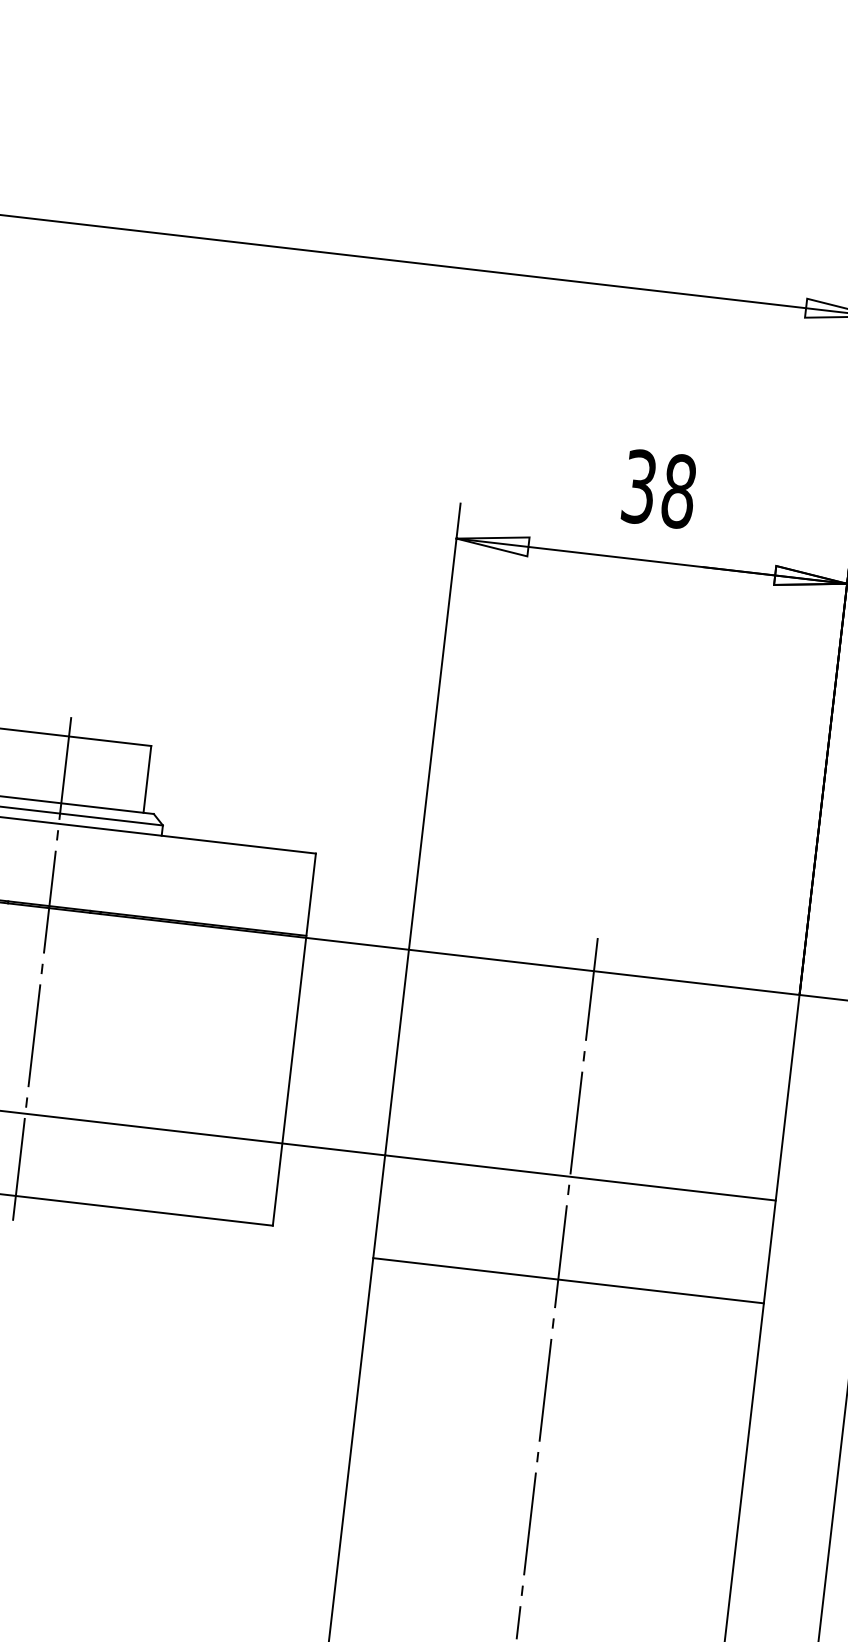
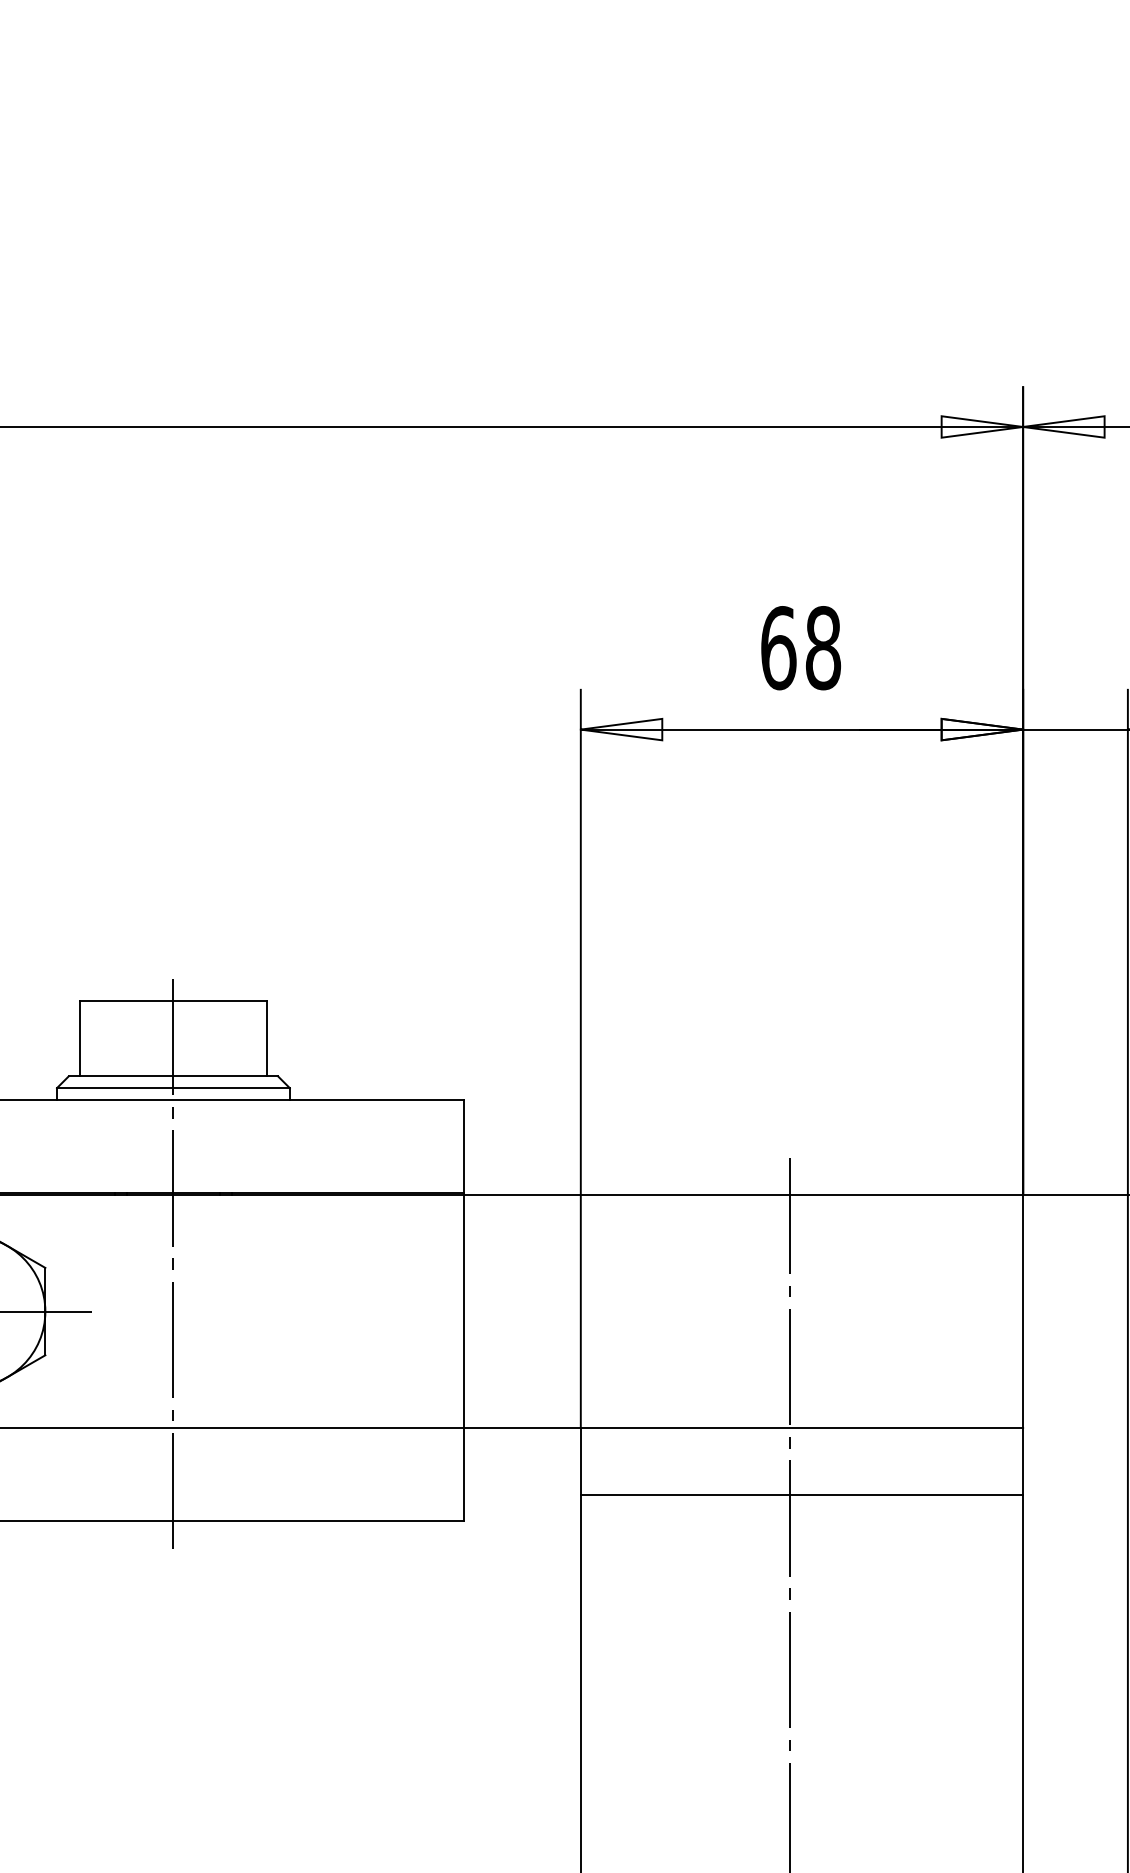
text: (639, 487) -> (778, 648), 38 -> 68
line: (568, 1280) -> (801, 1495), moved

